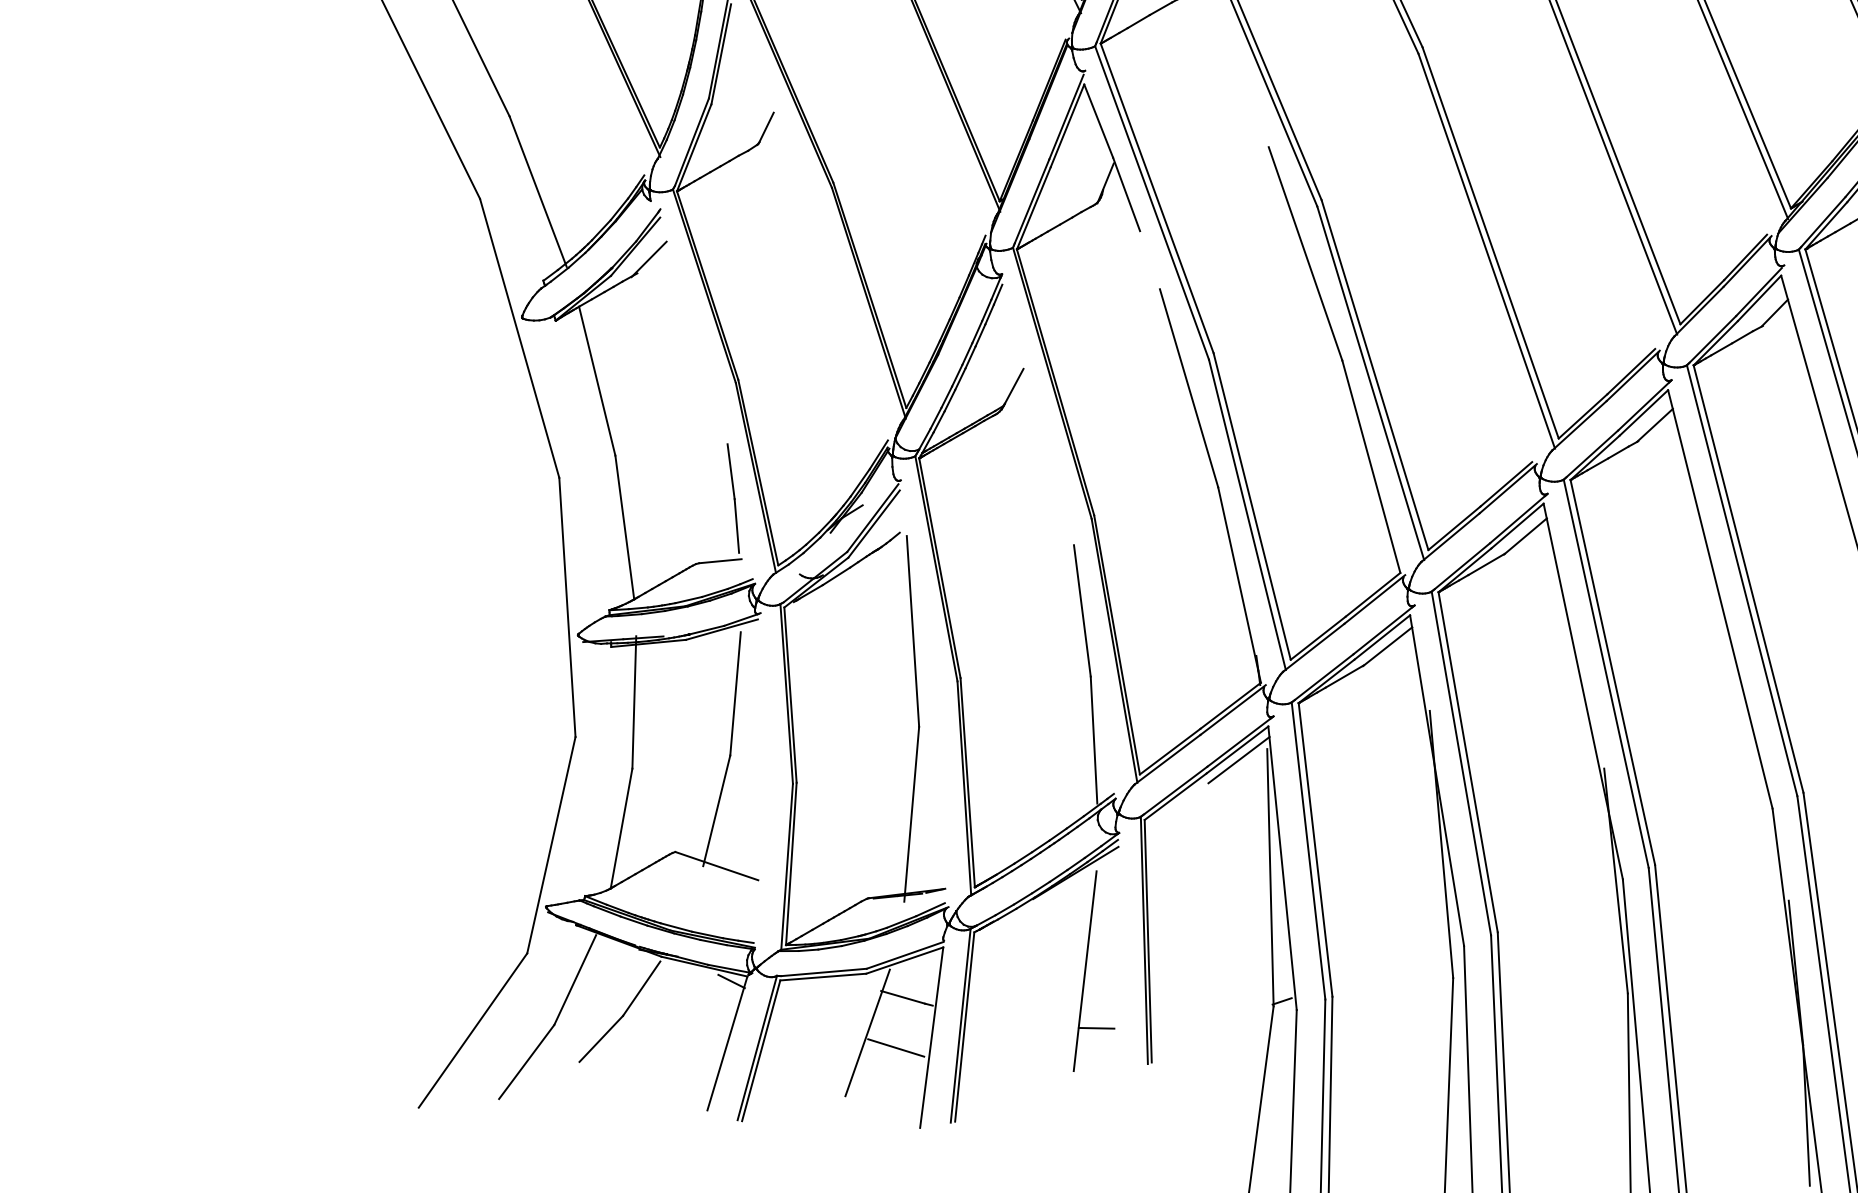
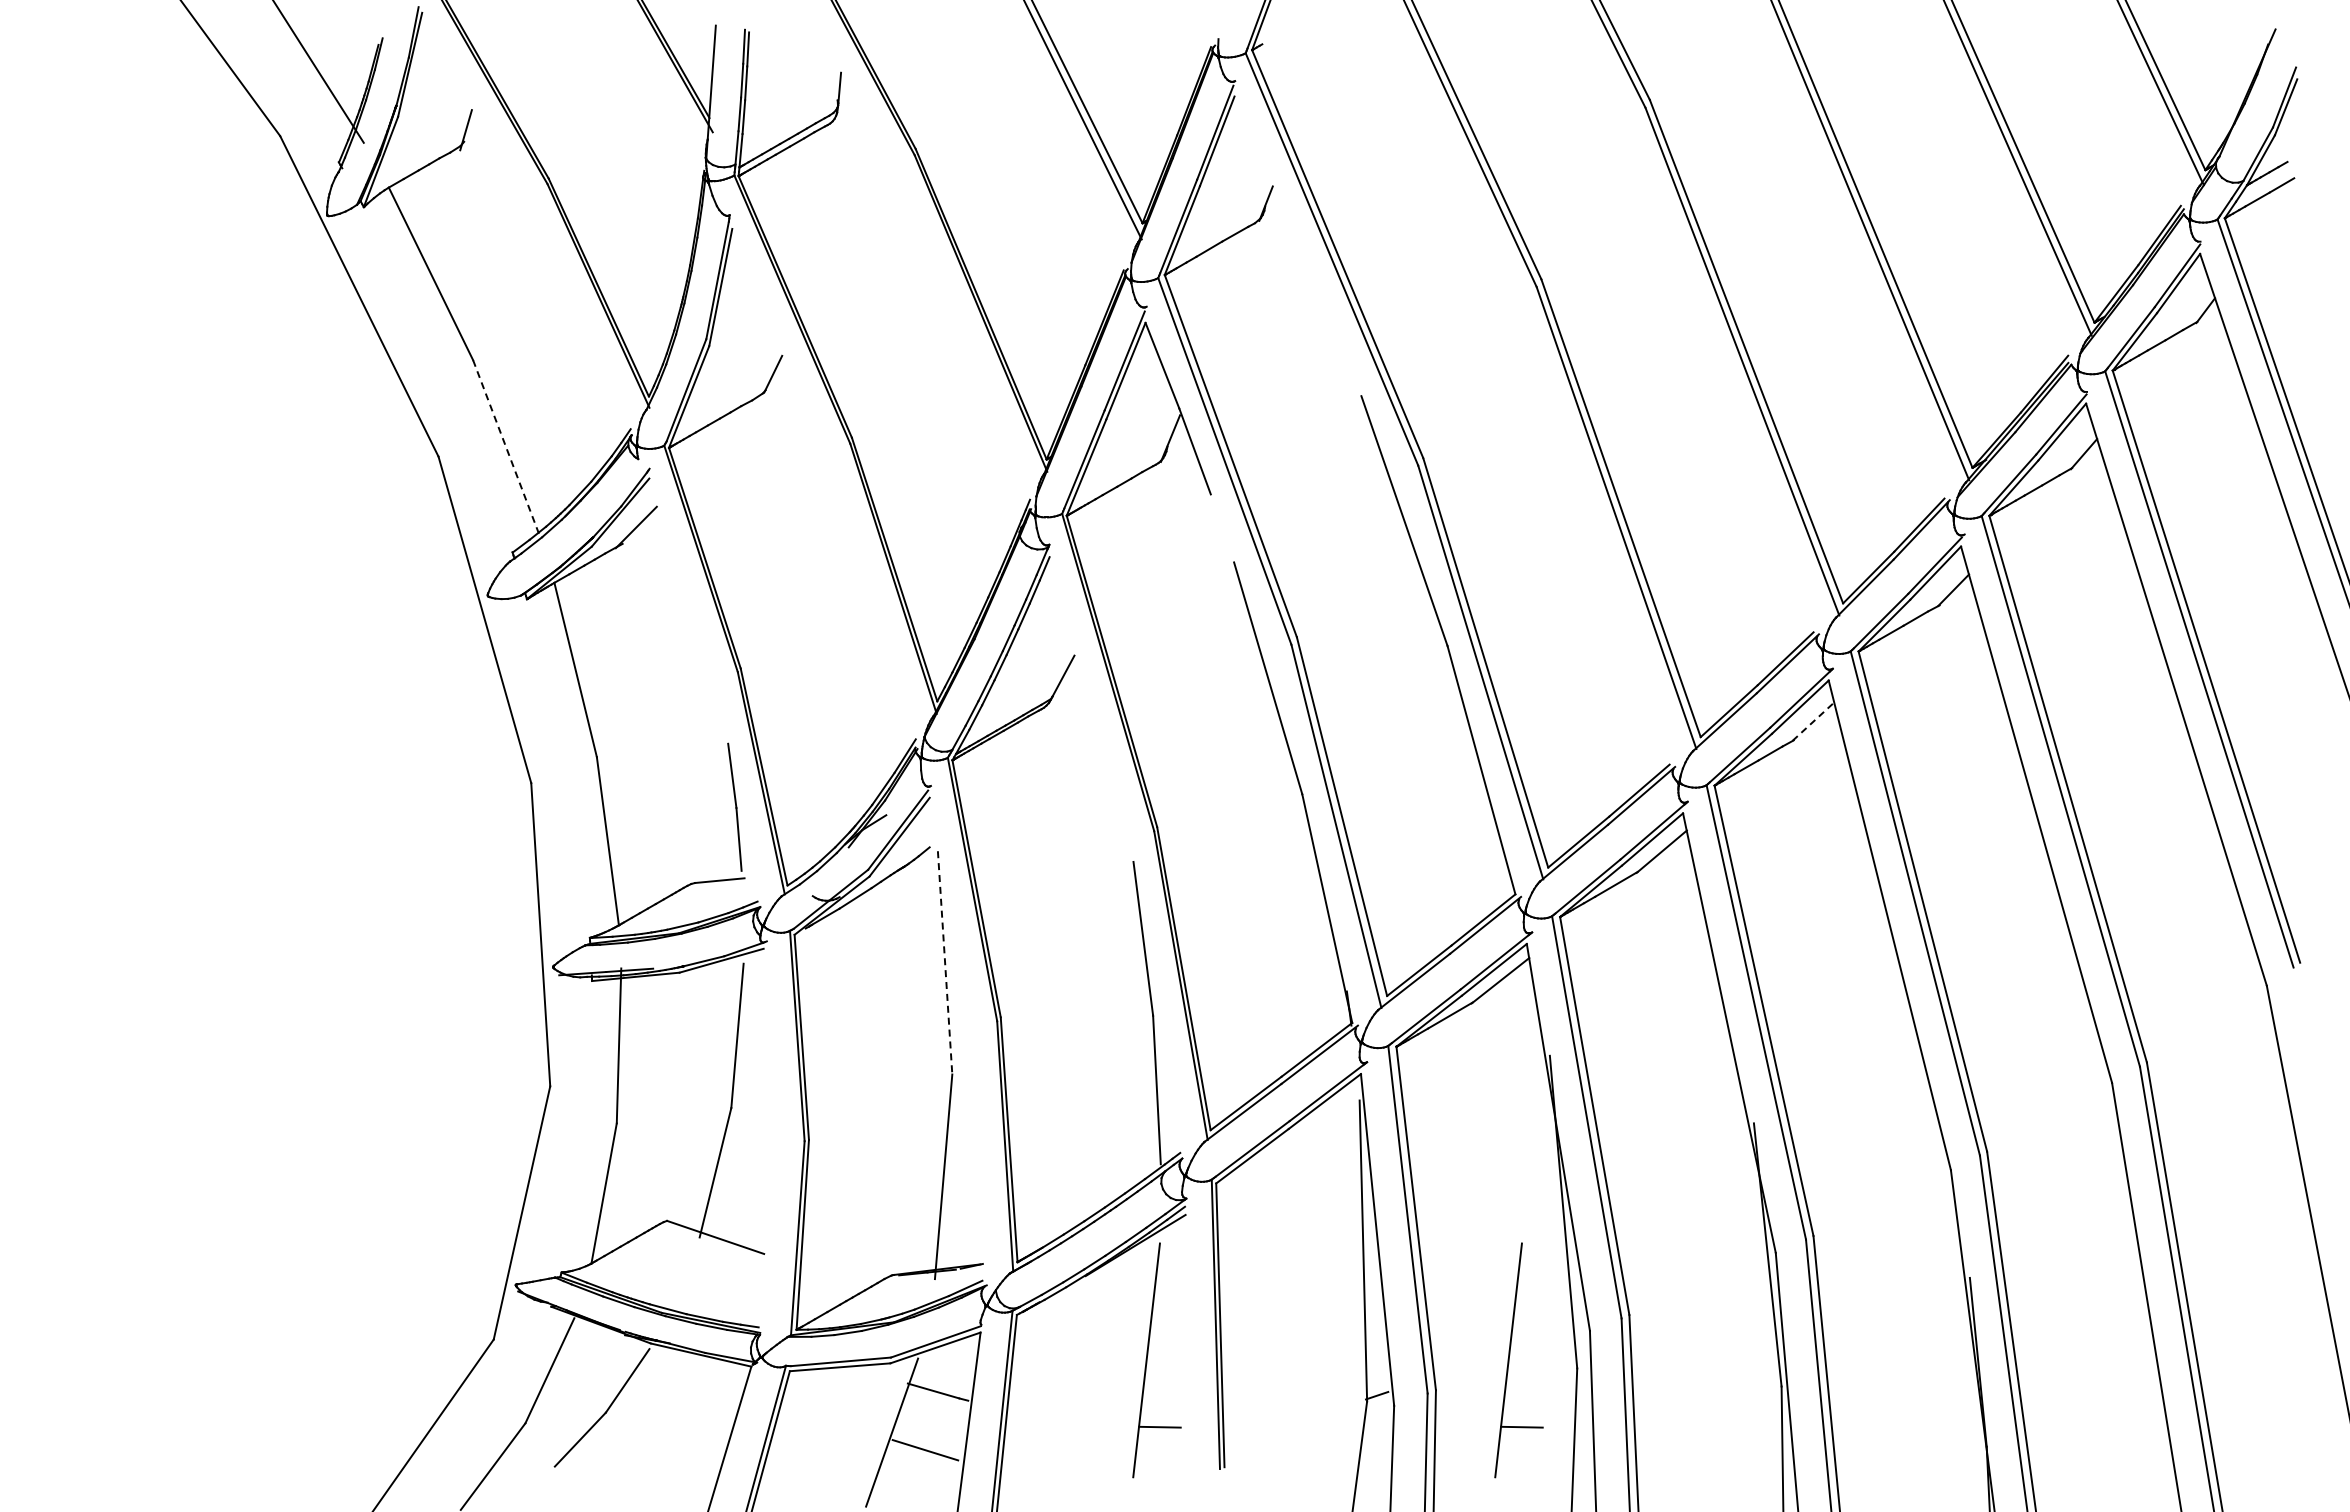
line: (538, 191) -> (506, 448), solid -> dashed
line: (1655, 425) -> (1813, 721), solid -> dashed
line: (913, 631) -> (945, 962), solid -> dashed
line: (1238, 760) -> (1326, 1113), removed
part: (1395, 971) -> (1509, 1360), added
line: (731, 981) -> (732, 1372), removed

